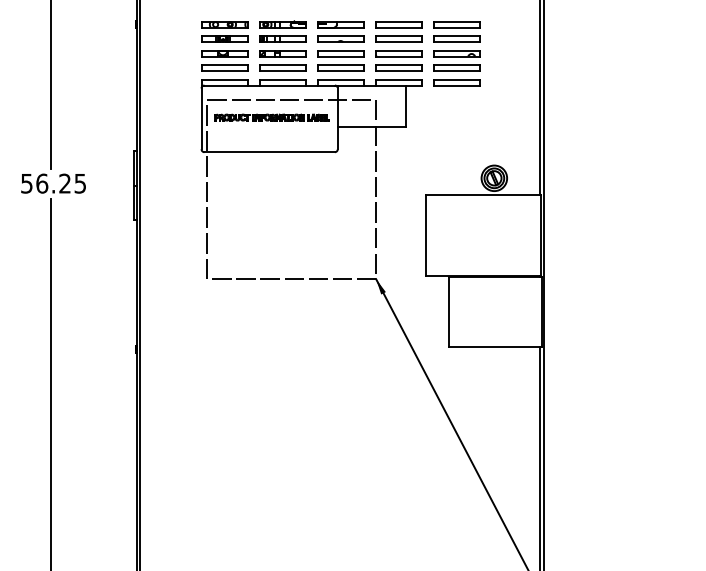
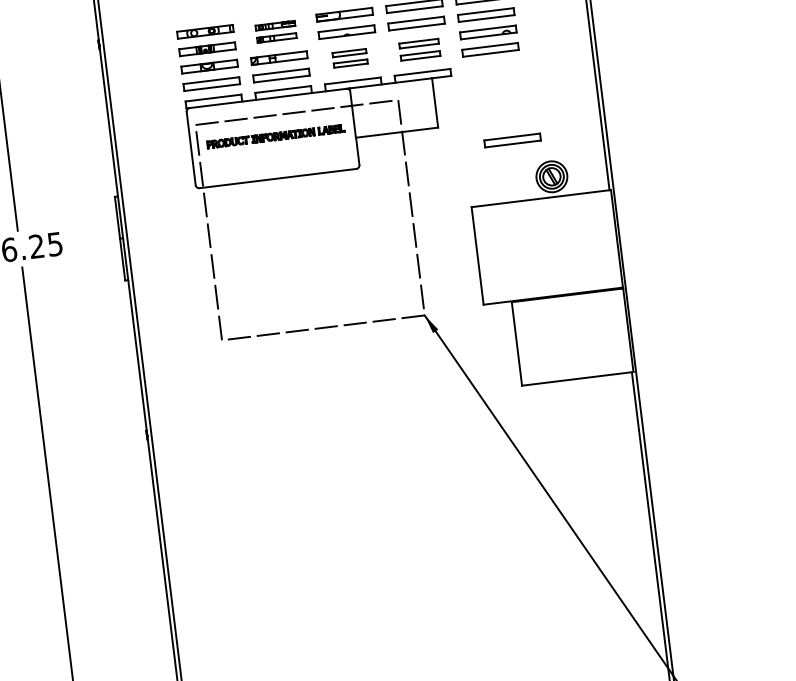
part: (282, 31) -> (275, 31), size x0.7
part: (340, 60) -> (349, 57), size x0.6
part: (398, 60) -> (419, 49), size x0.7
part: (456, 82) -> (512, 140), moved

